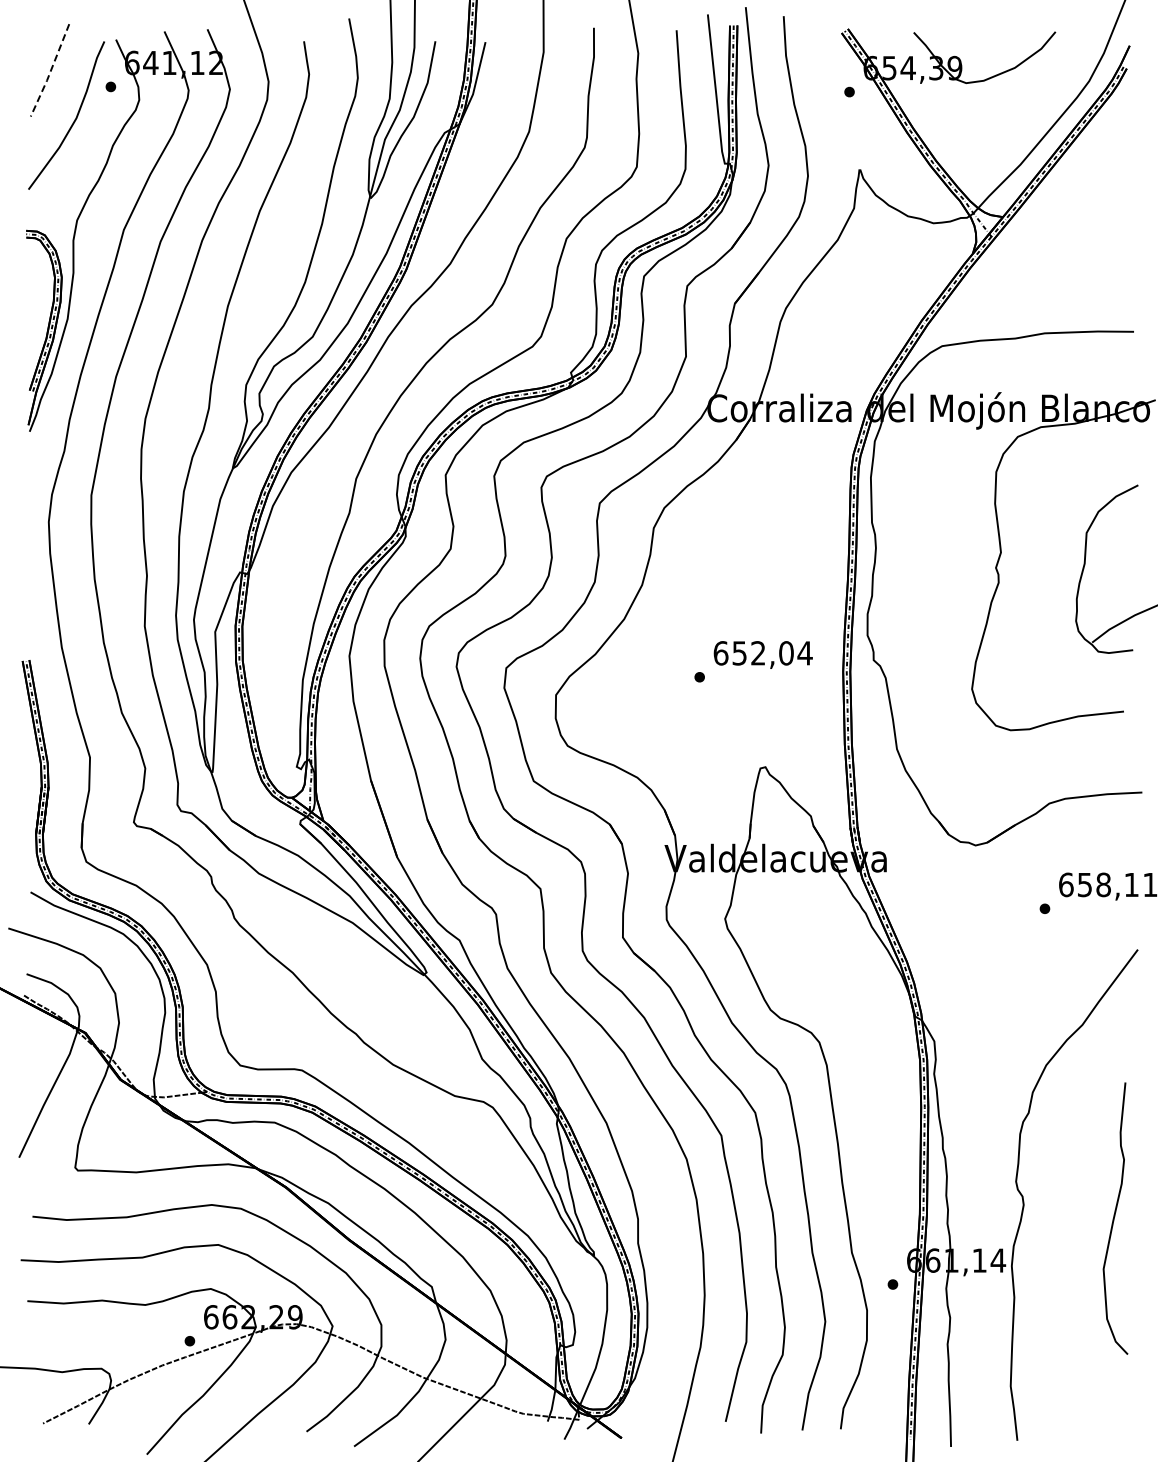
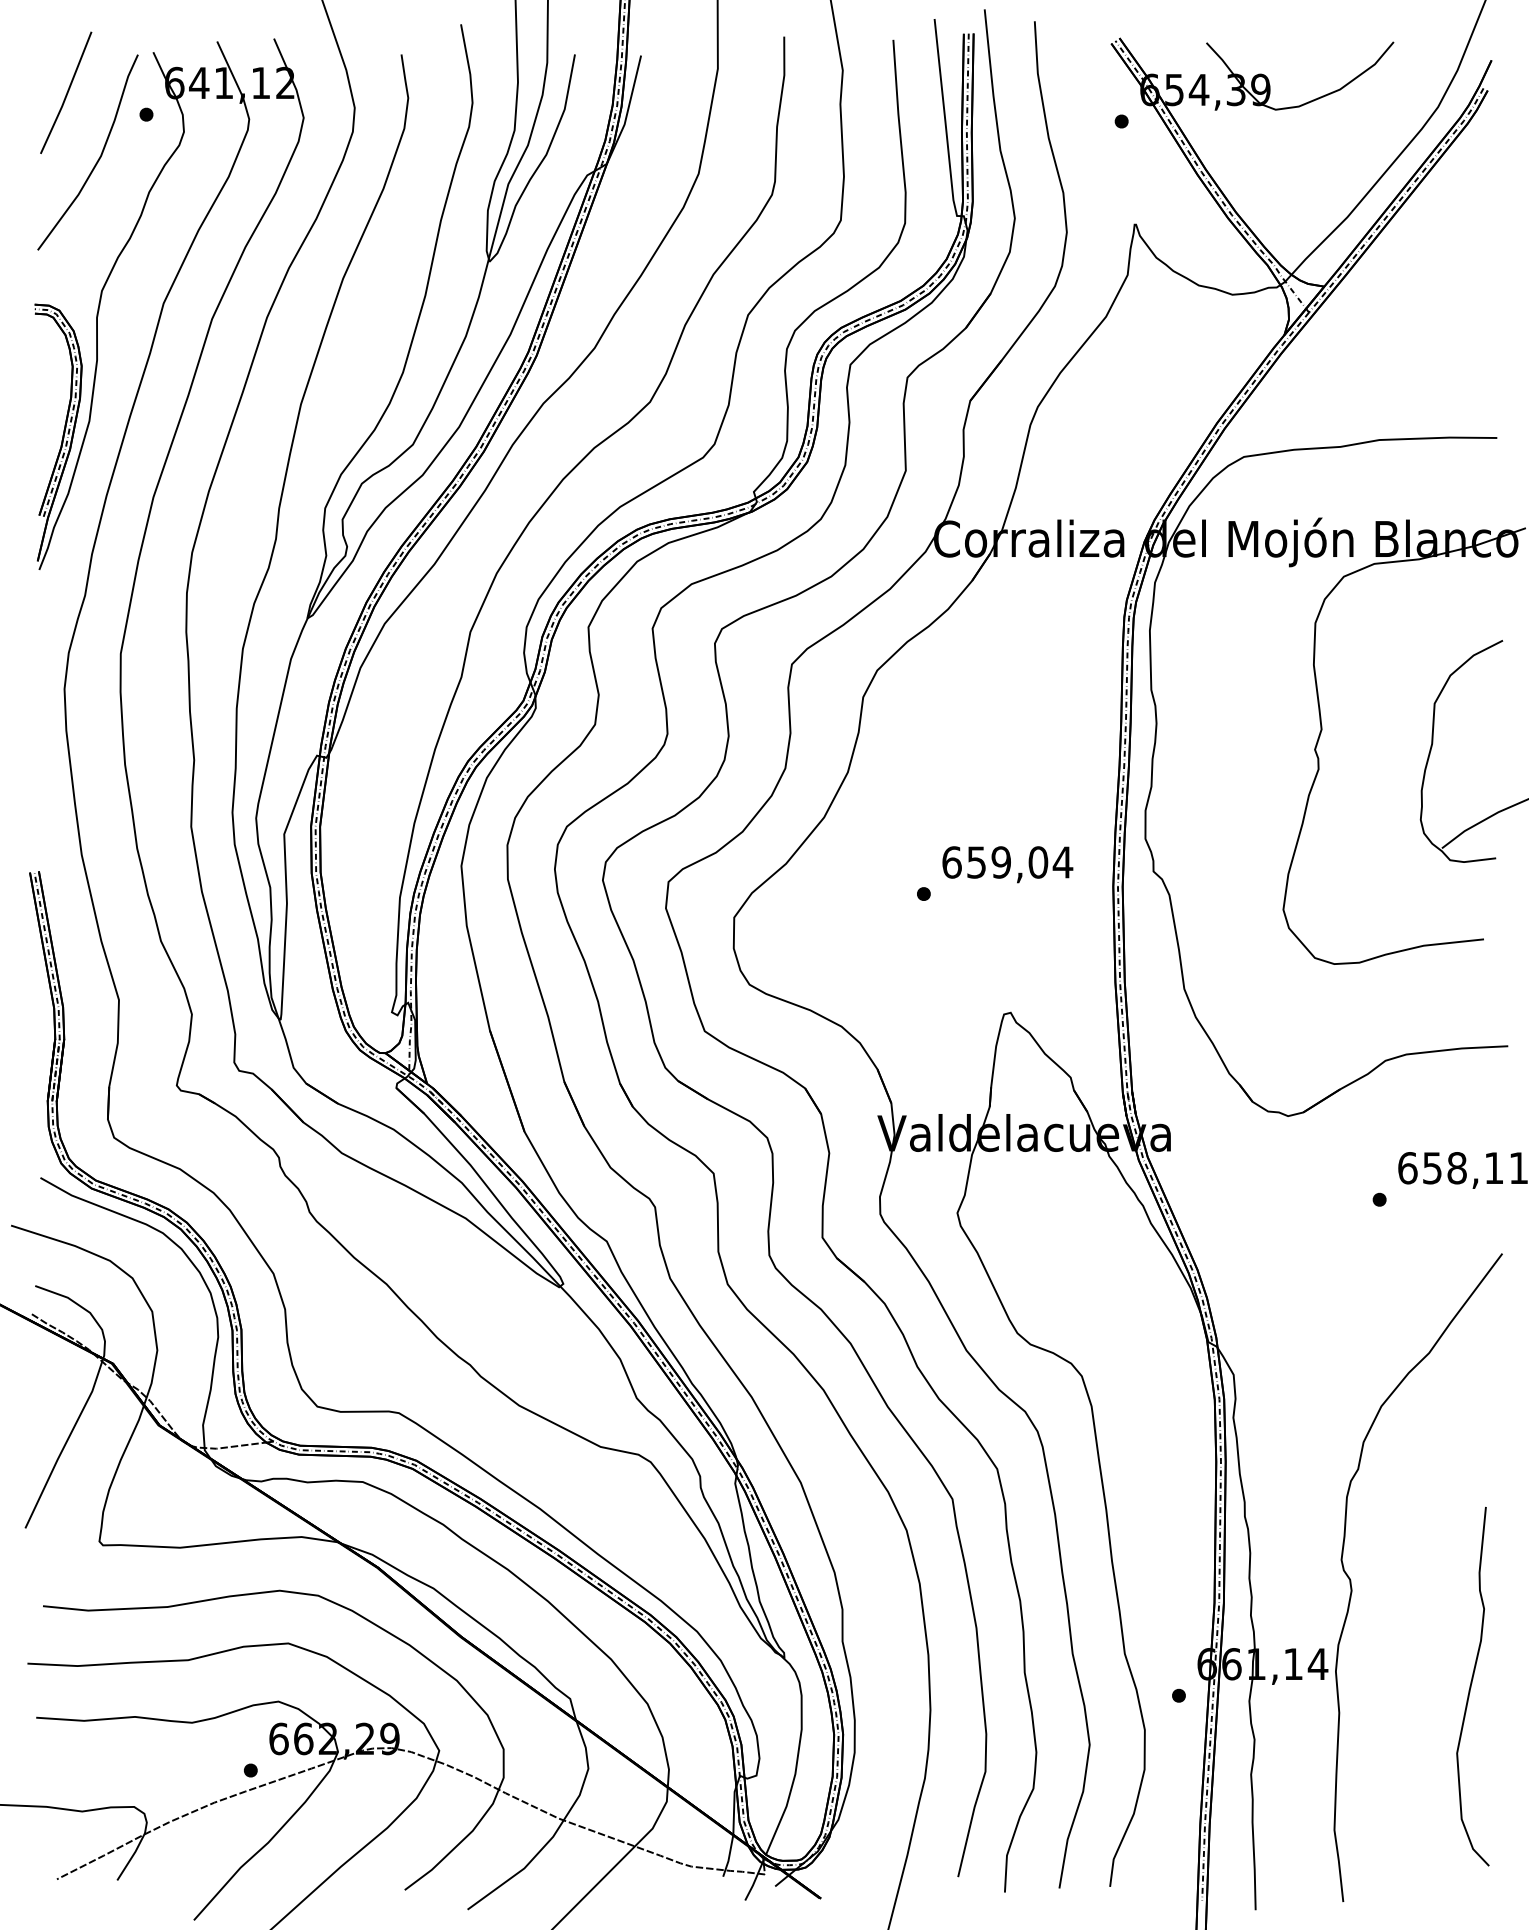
line: (50, 71) -> (66, 94), dashed -> solid
text: (758, 653) -> (1001, 862), 652,04 -> 659,04
curve: (1114, 1218) -> (1471, 1686), moved

